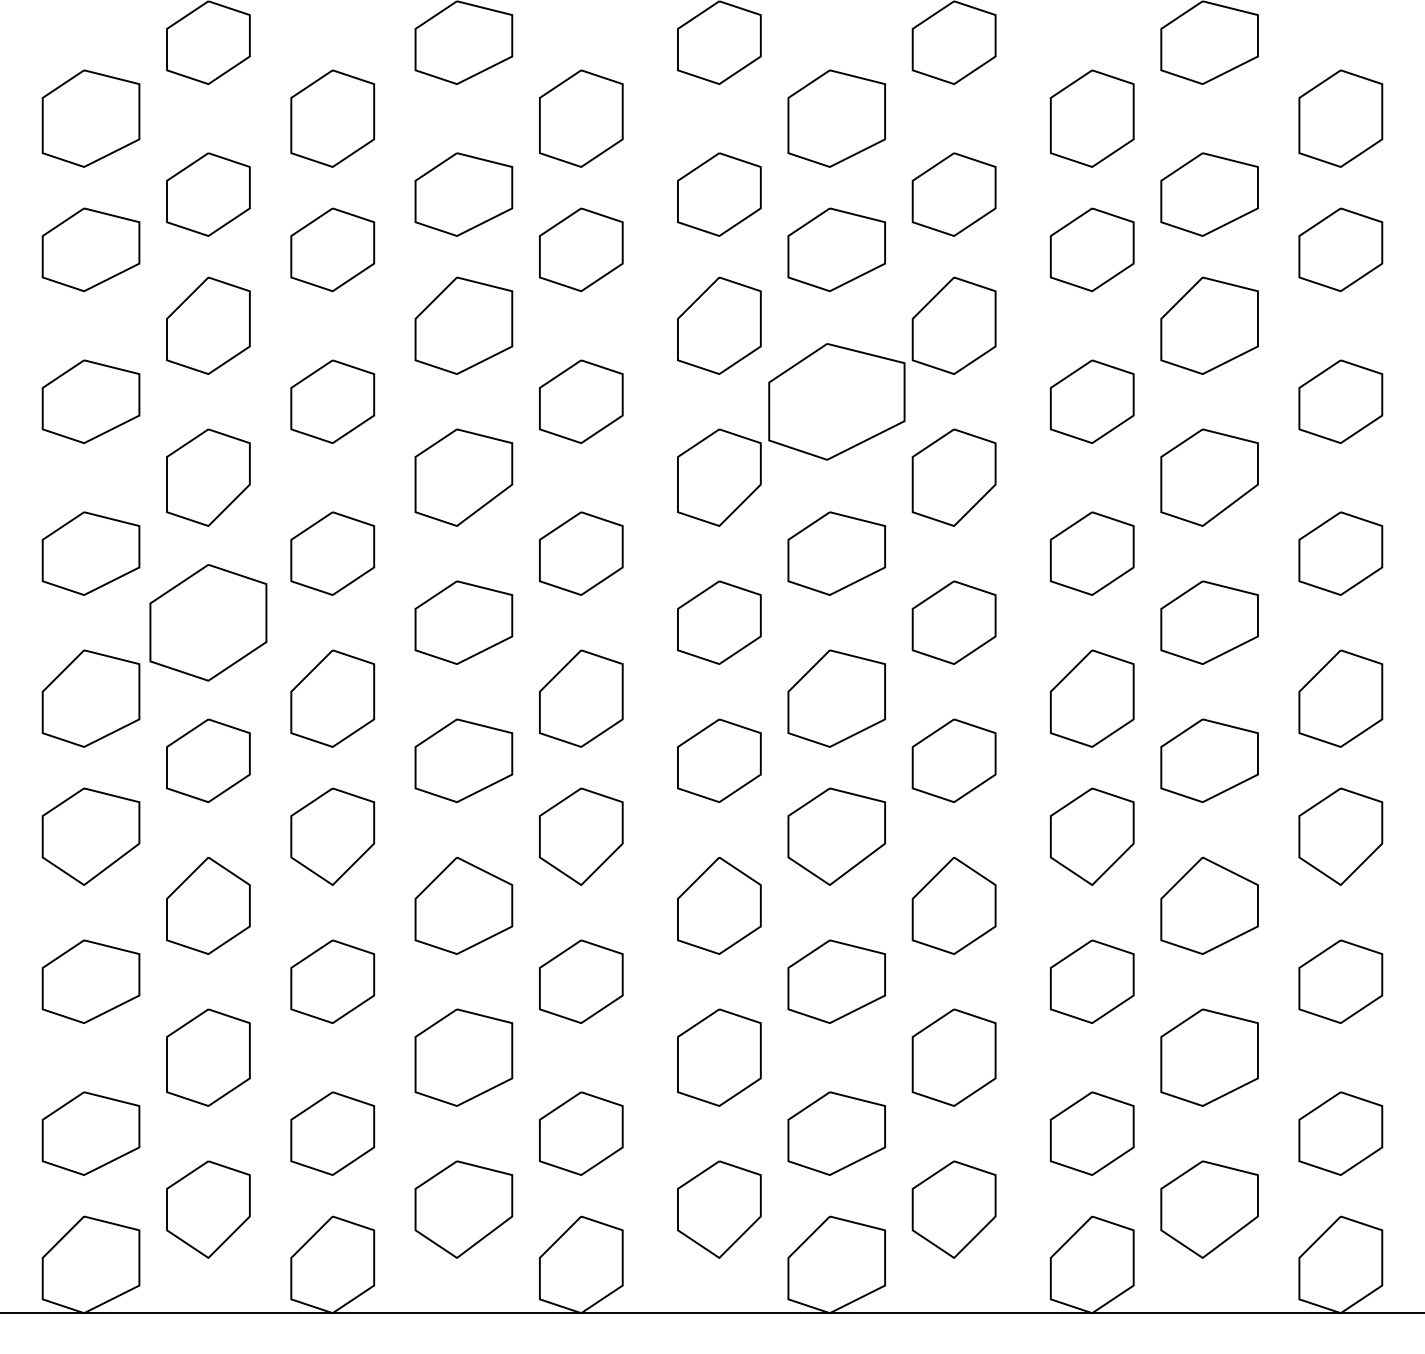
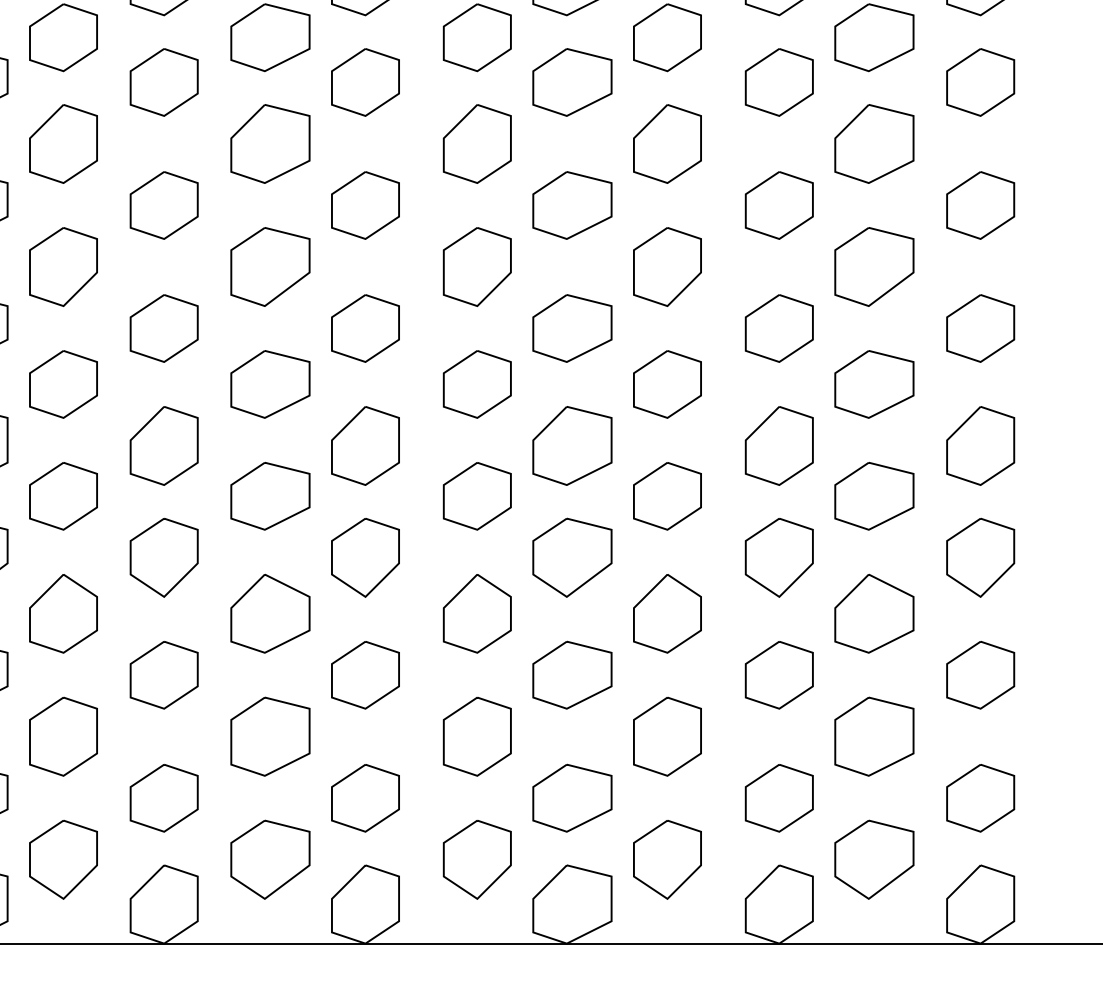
part: (836, 401) -> (572, 205), size x0.71
part: (208, 622) -> (63, 384), size x0.71

